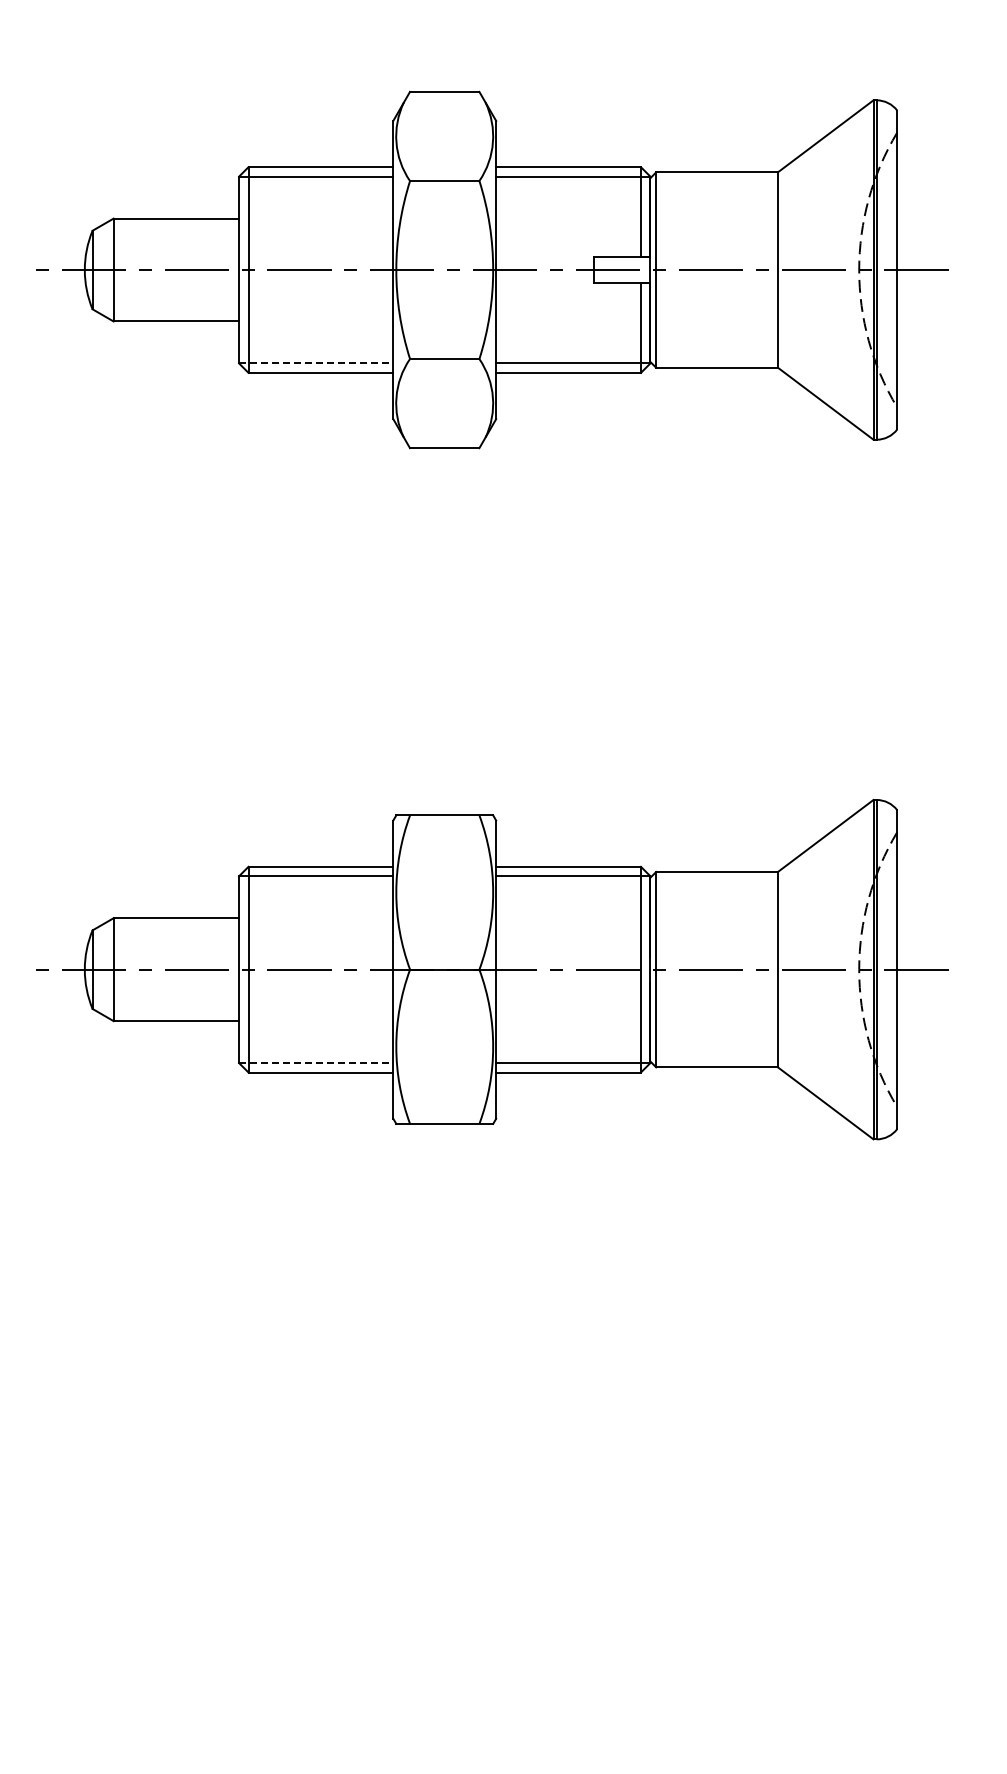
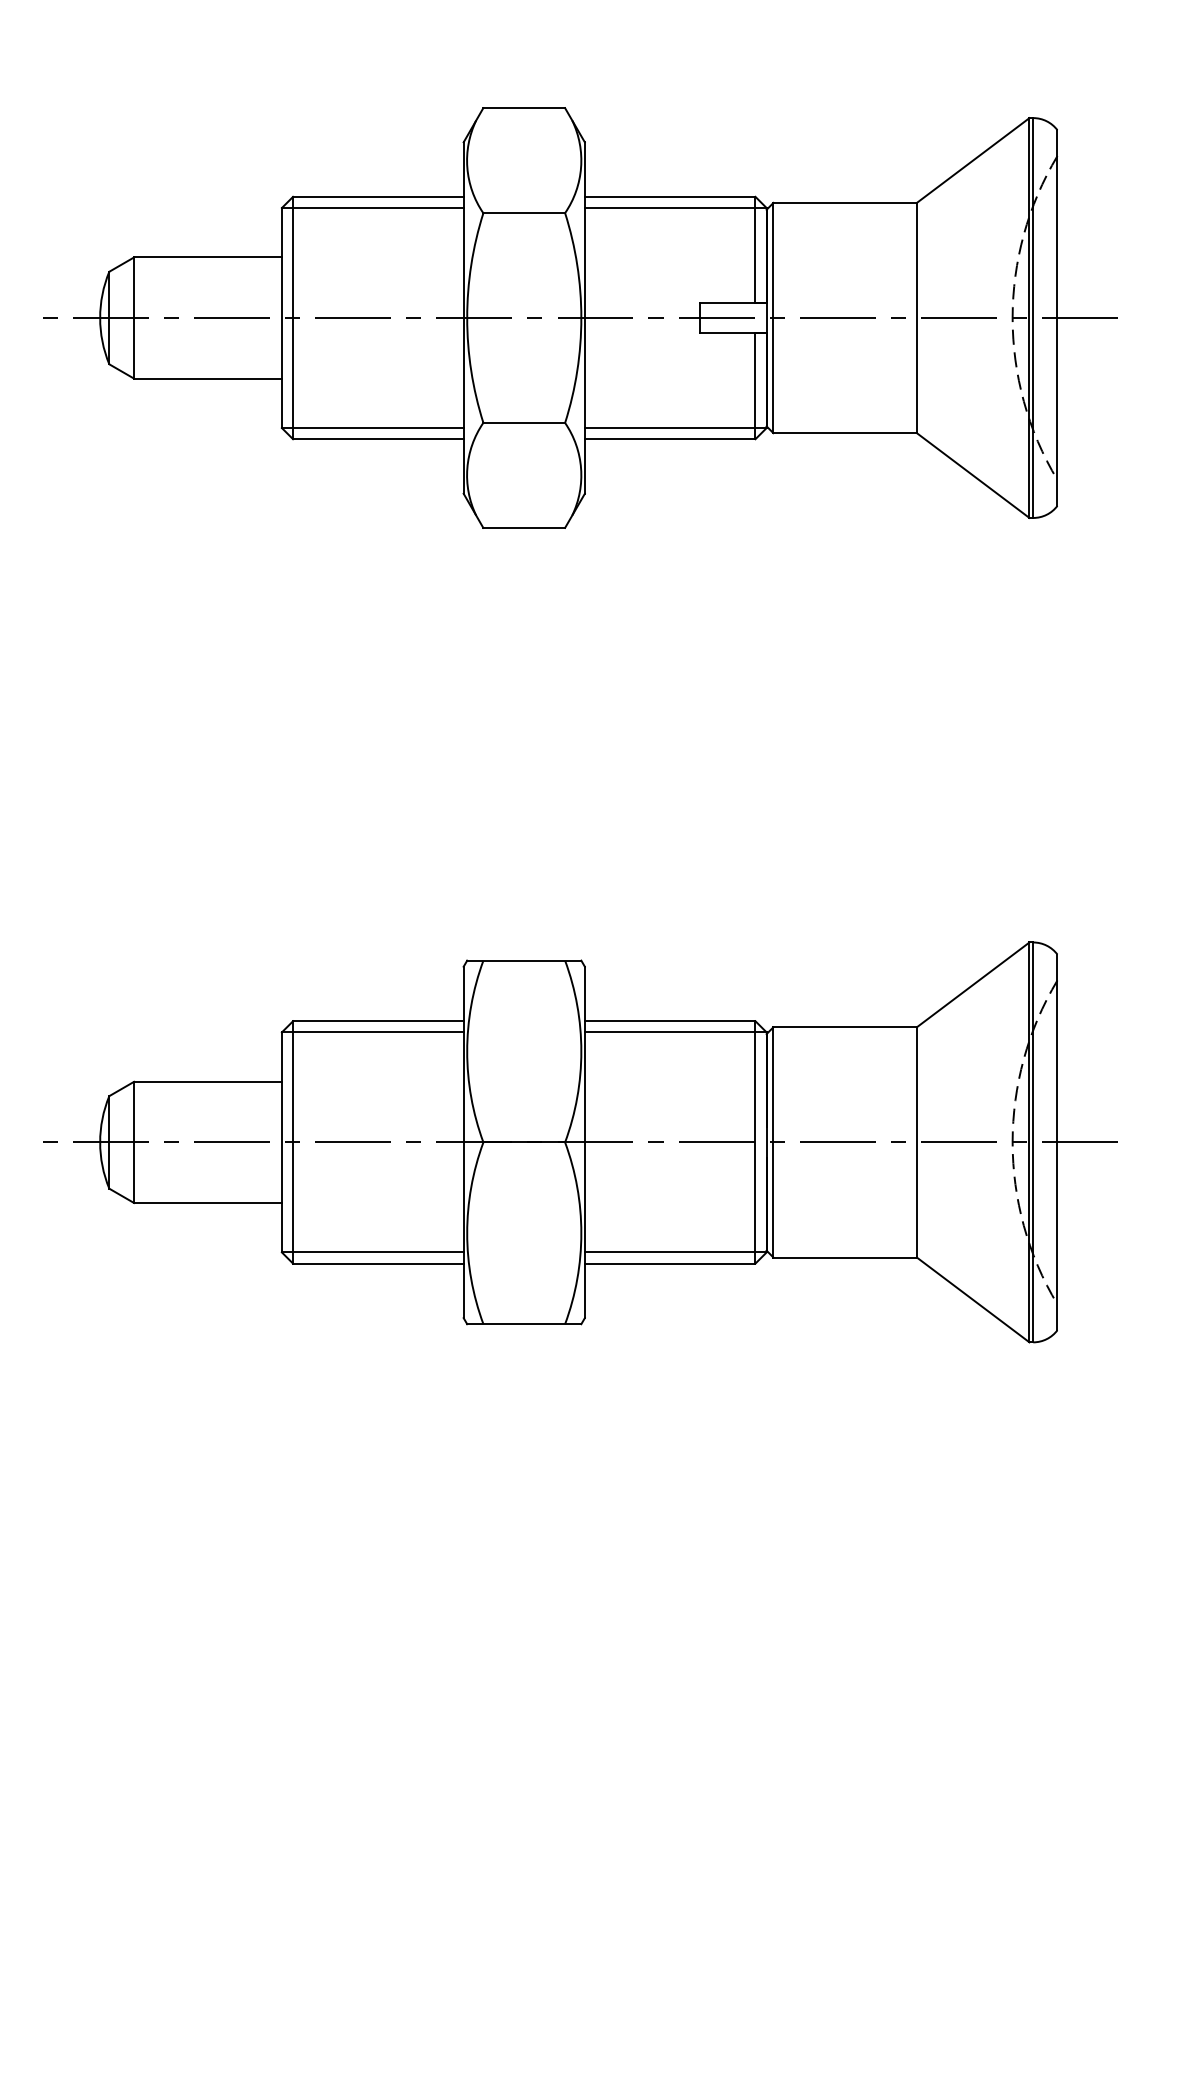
line: (316, 363) -> (373, 428), dashed -> solid
line: (316, 1063) -> (373, 1252), dashed -> solid

